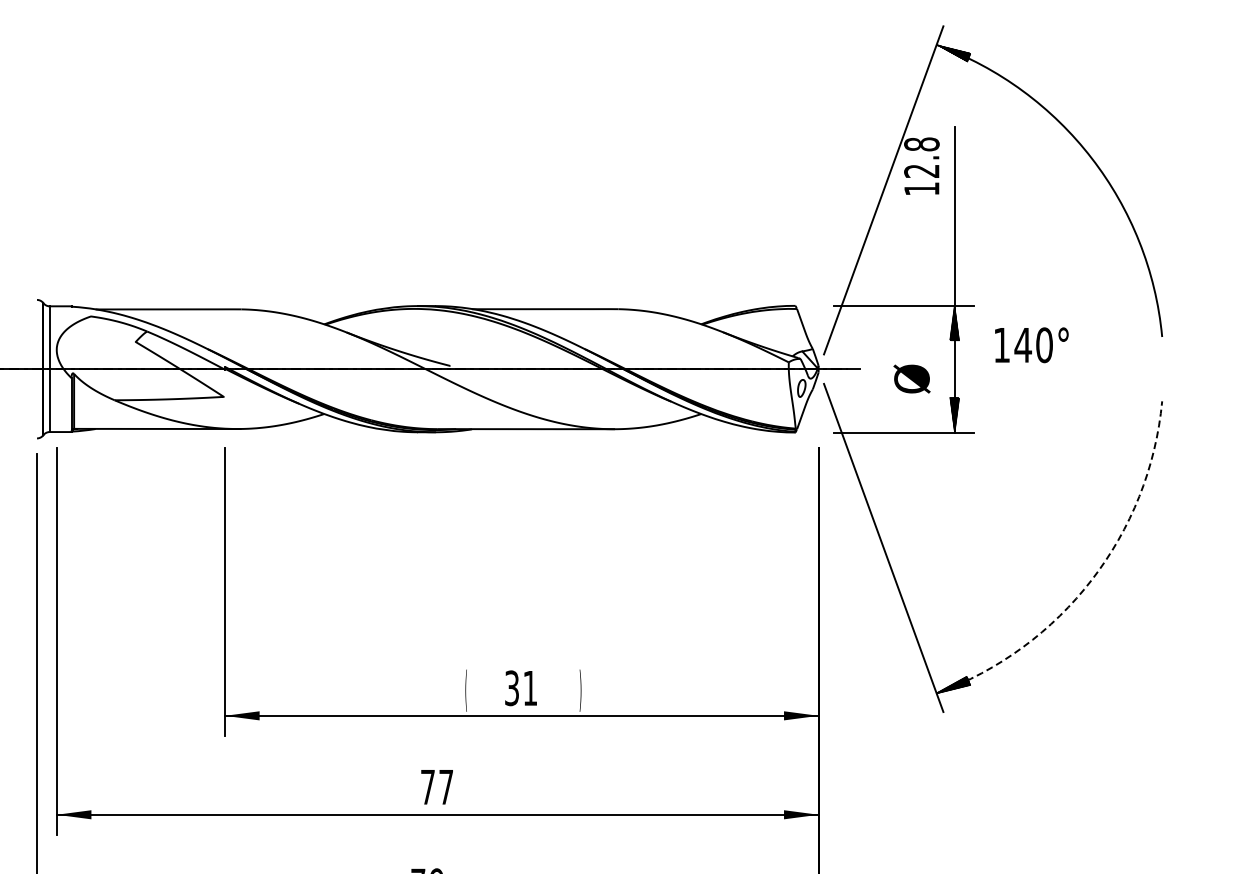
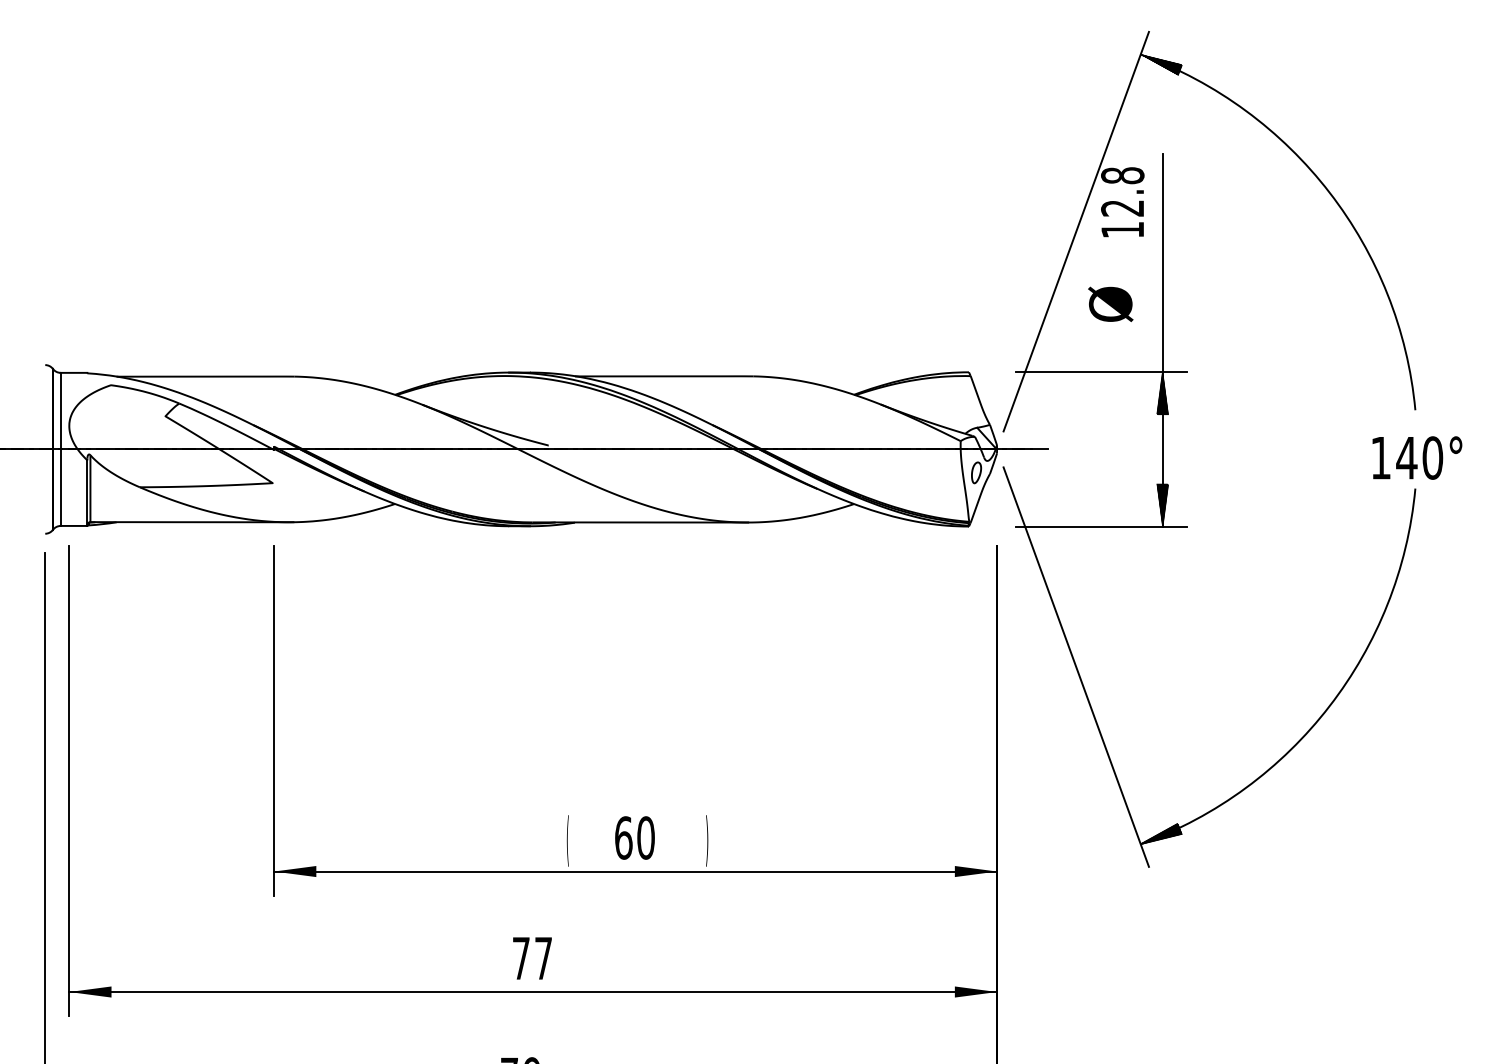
text: (1031, 345) -> (1416, 458), moved
text: (911, 378) -> (1110, 303), moved
arc: (1091, 580) -> (1329, 706), dashed -> solid
text: (521, 688) -> (635, 838), 31 -> 60

